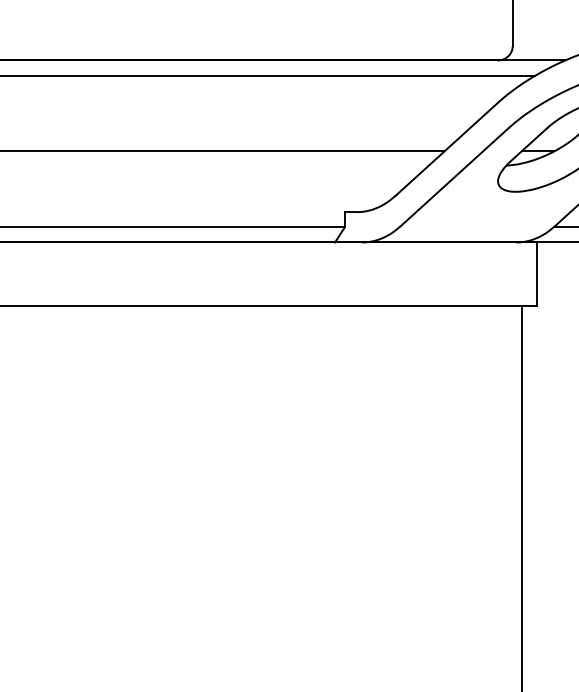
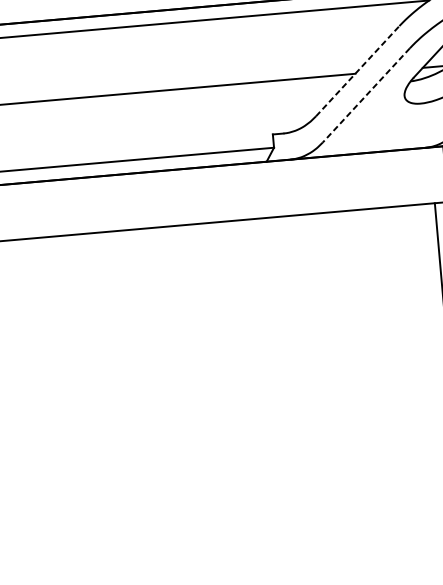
line: (447, 148) -> (357, 70), solid -> dashed
line: (454, 177) -> (366, 95), solid -> dashed

